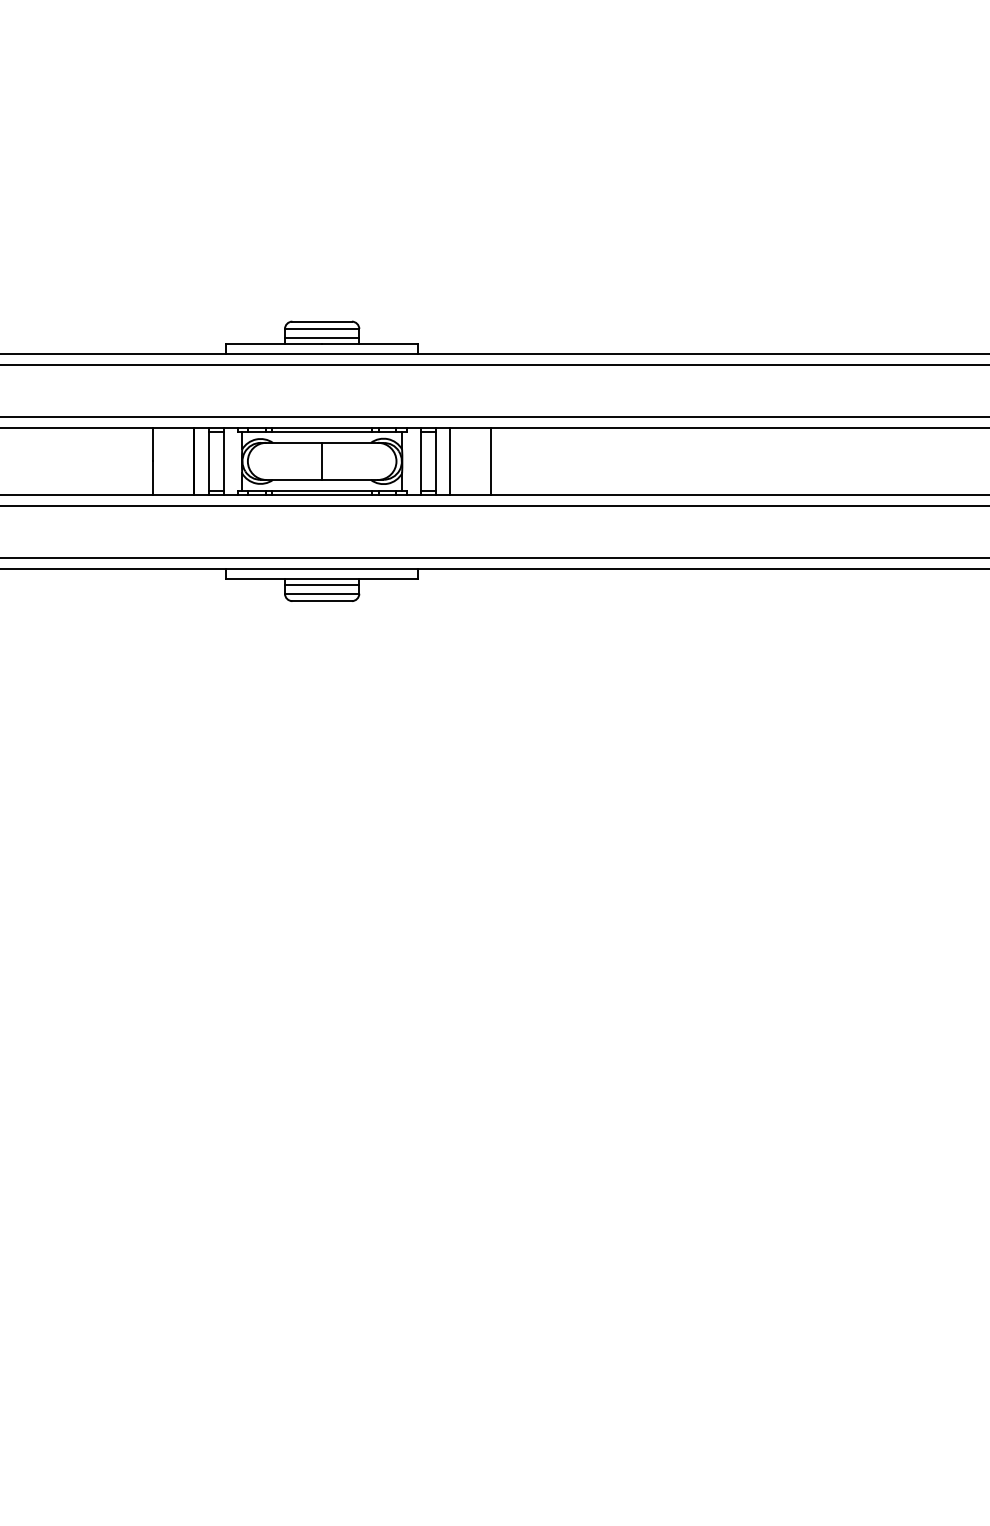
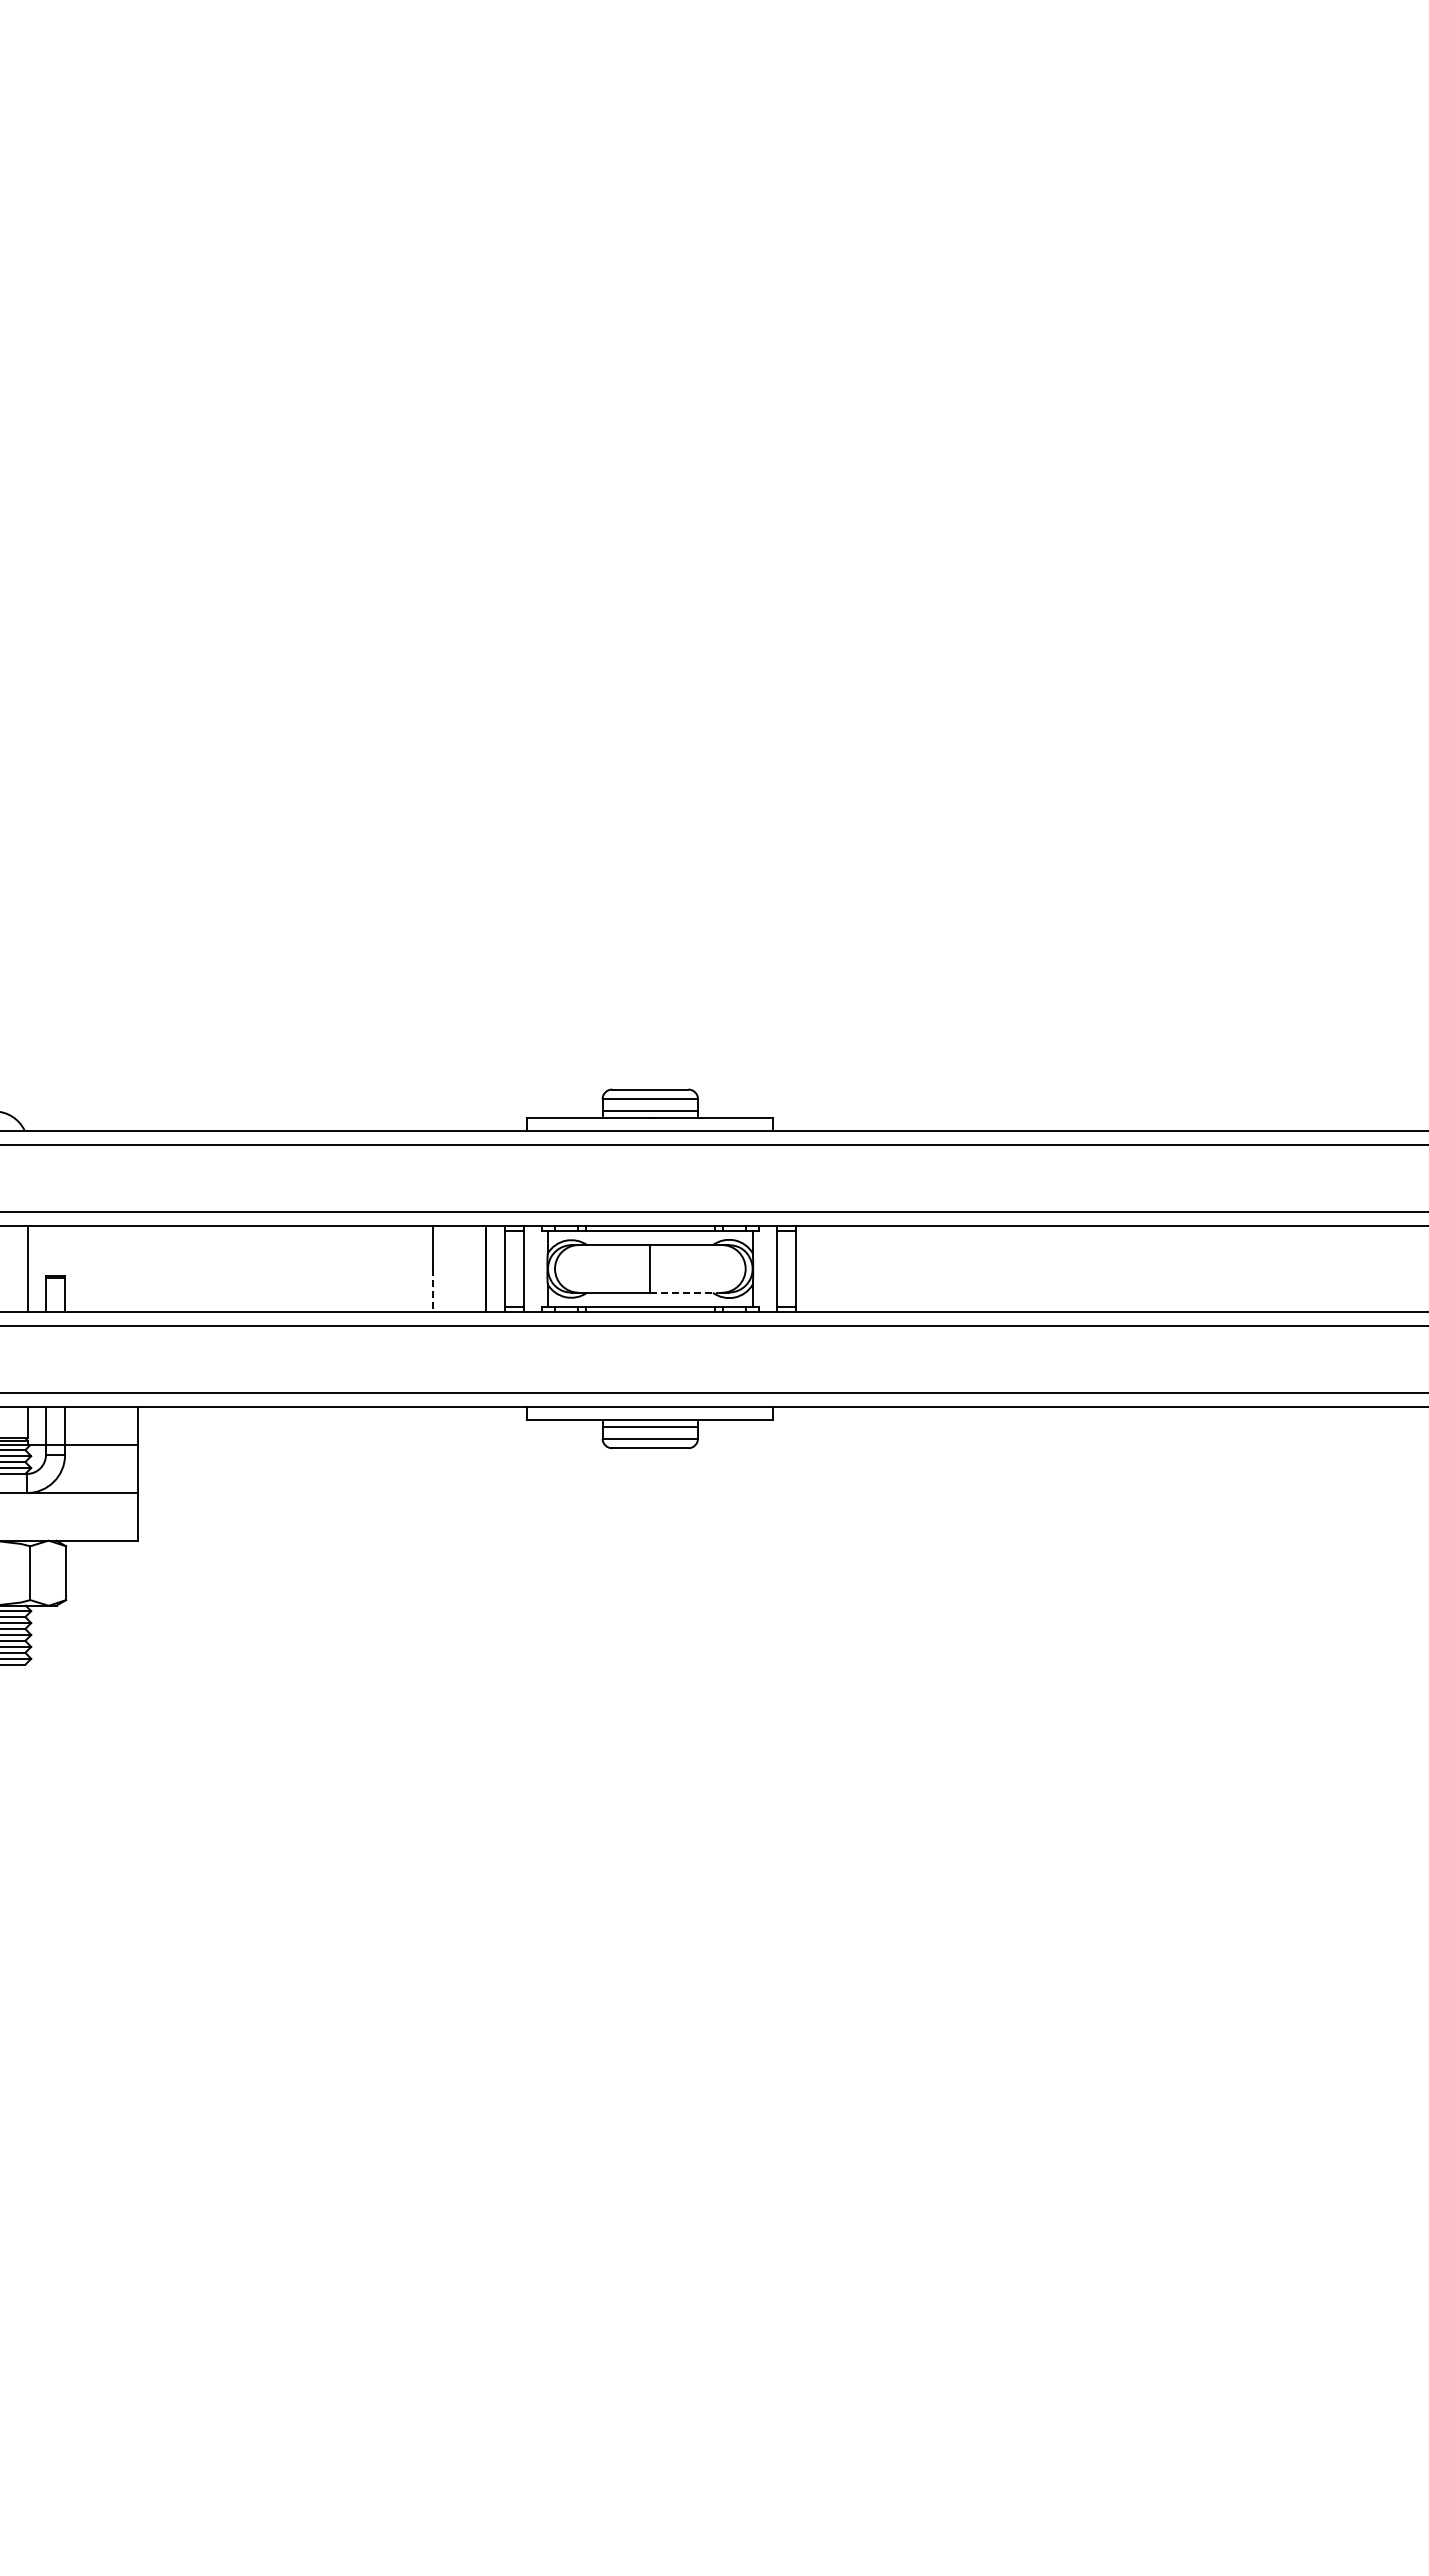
line: (450, 461) -> (814, 1268), removed
line: (491, 461) -> (867, 1268), removed
line: (153, 478) -> (433, 1290), solid -> dashed
line: (350, 479) -> (686, 1292), solid -> dashed

